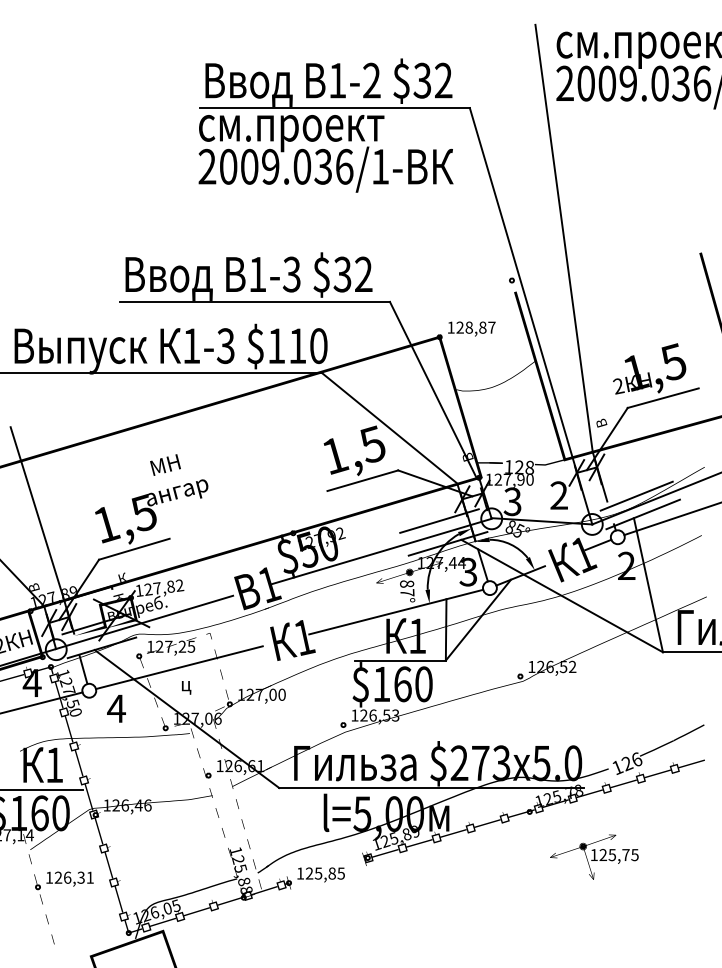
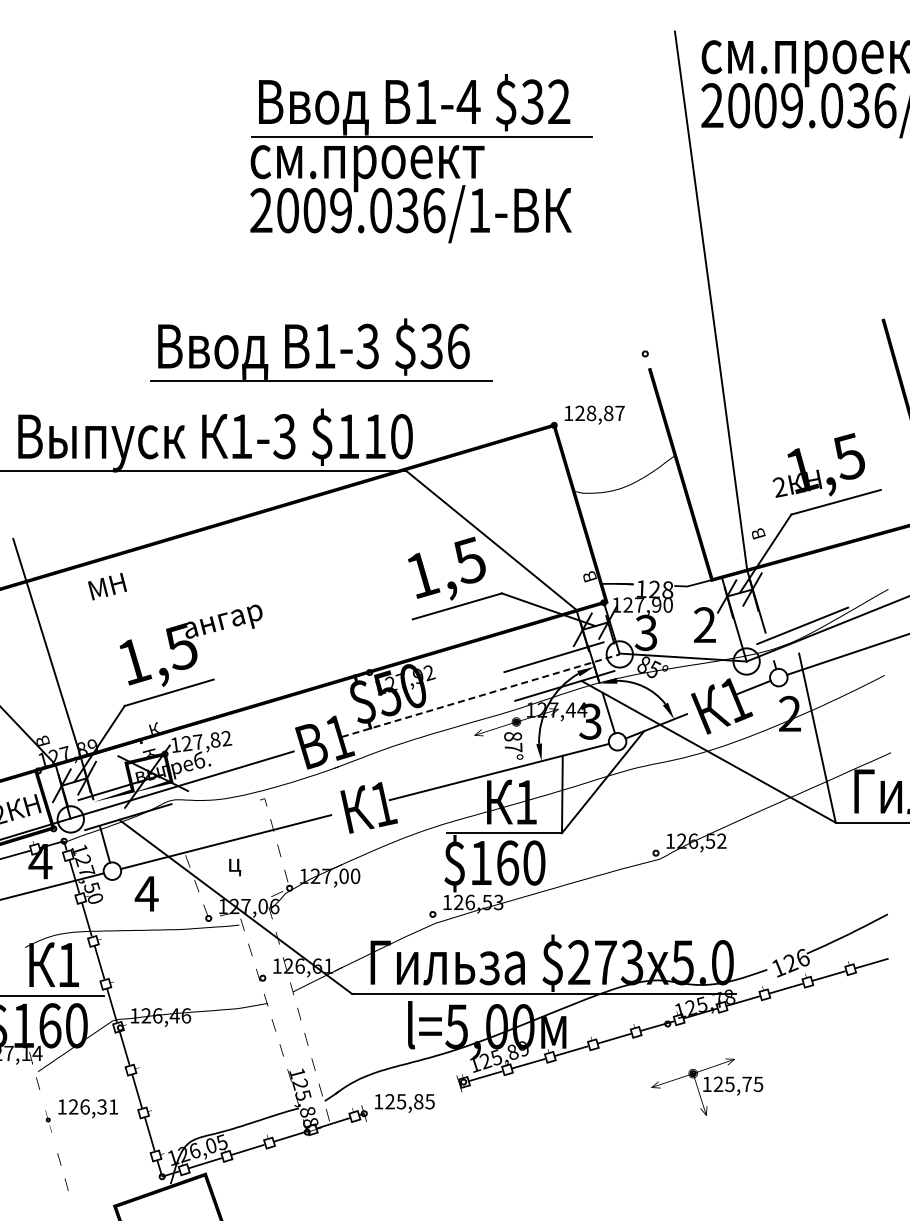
text: (371, 80) -> (468, 101), 1-2 -> 1-4
text: (363, 274) -> (458, 346), $32 -> $36
line: (520, 282) -> (656, 356), removed
line: (433, 389) -> (546, 491), removed
text: (165, 464) -> (107, 586), moved
line: (642, 514) -> (810, 648), removed
line: (381, 551) -> (480, 695), solid -> dashed
part: (166, 652) -> (209, 823), removed
part: (594, 856) -> (707, 1086), moved
part: (38, 889) -> (48, 1121), size x0.6

